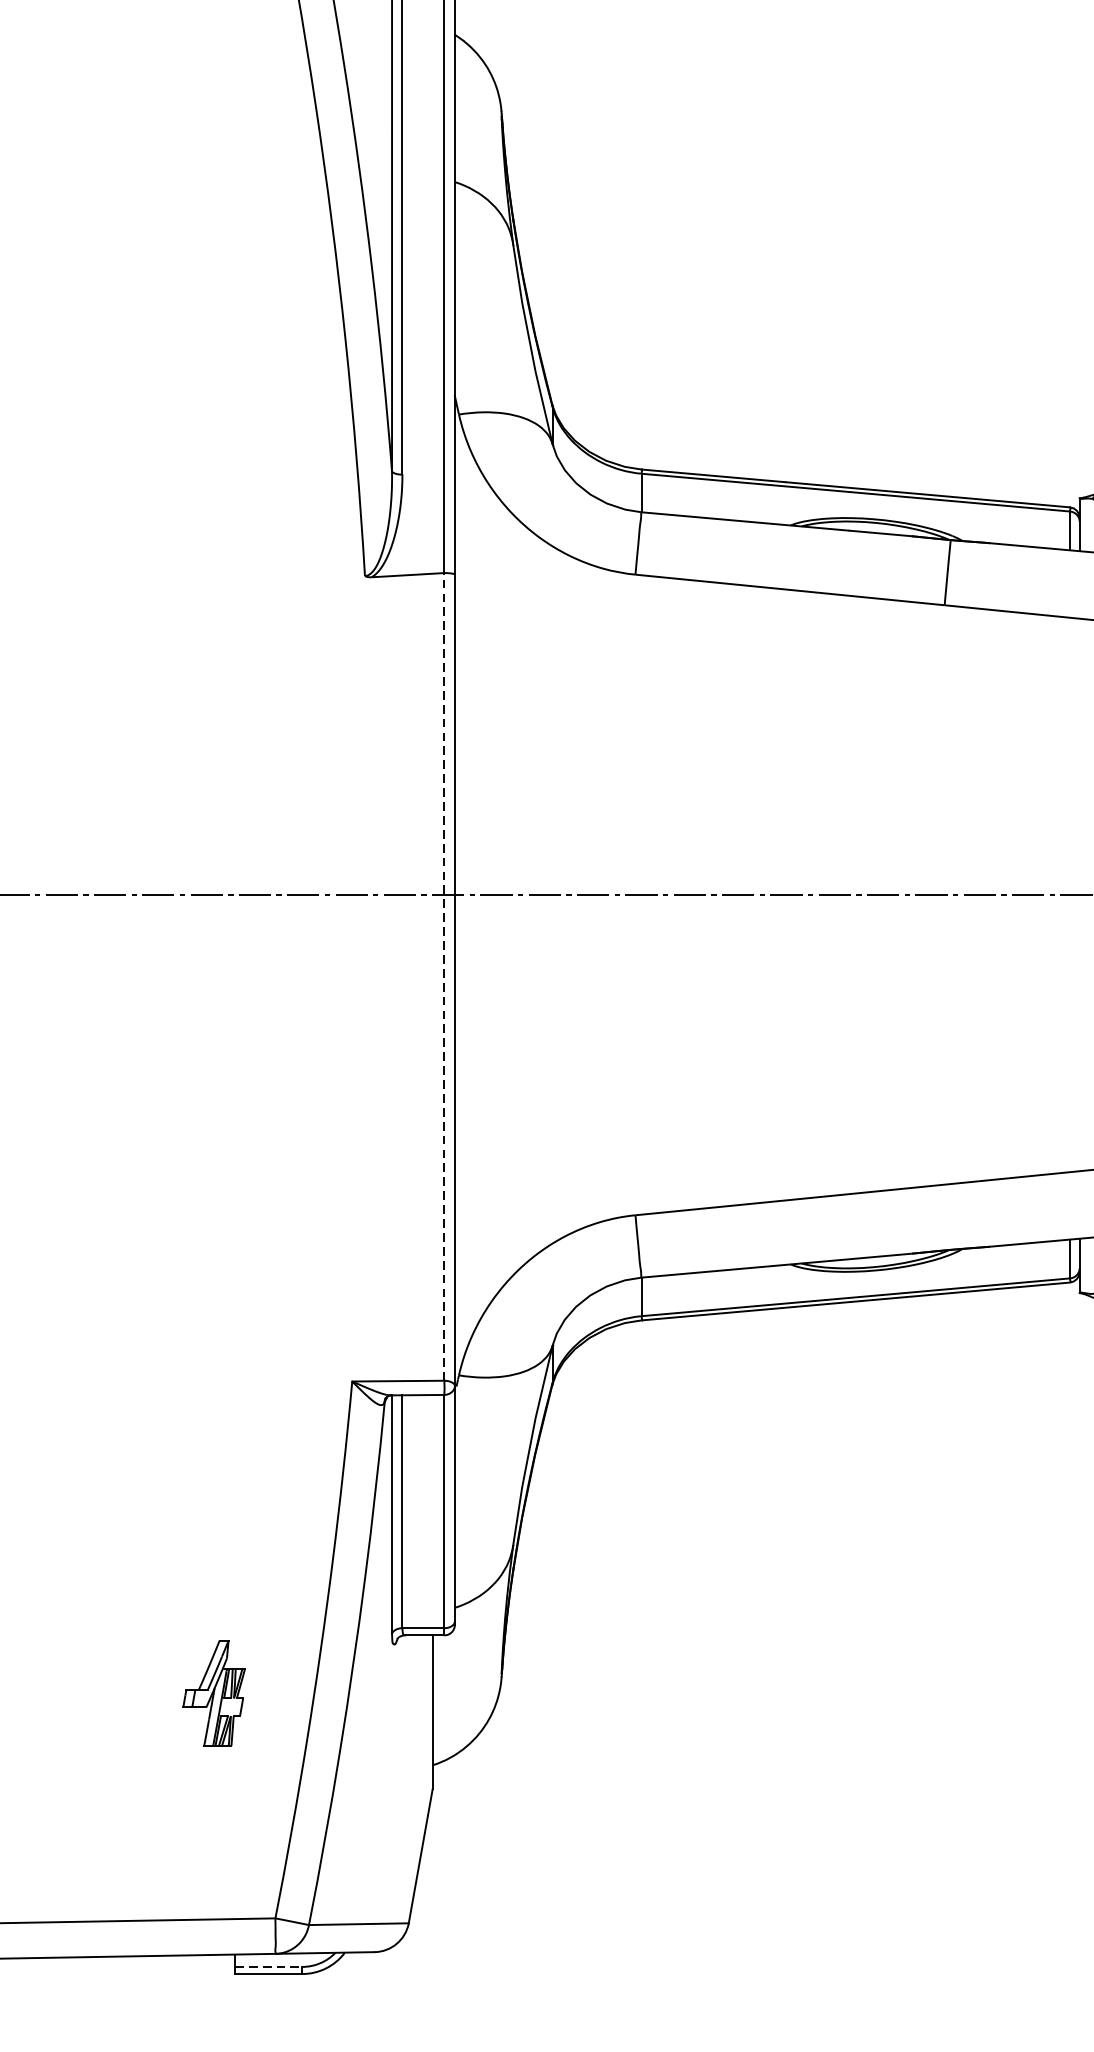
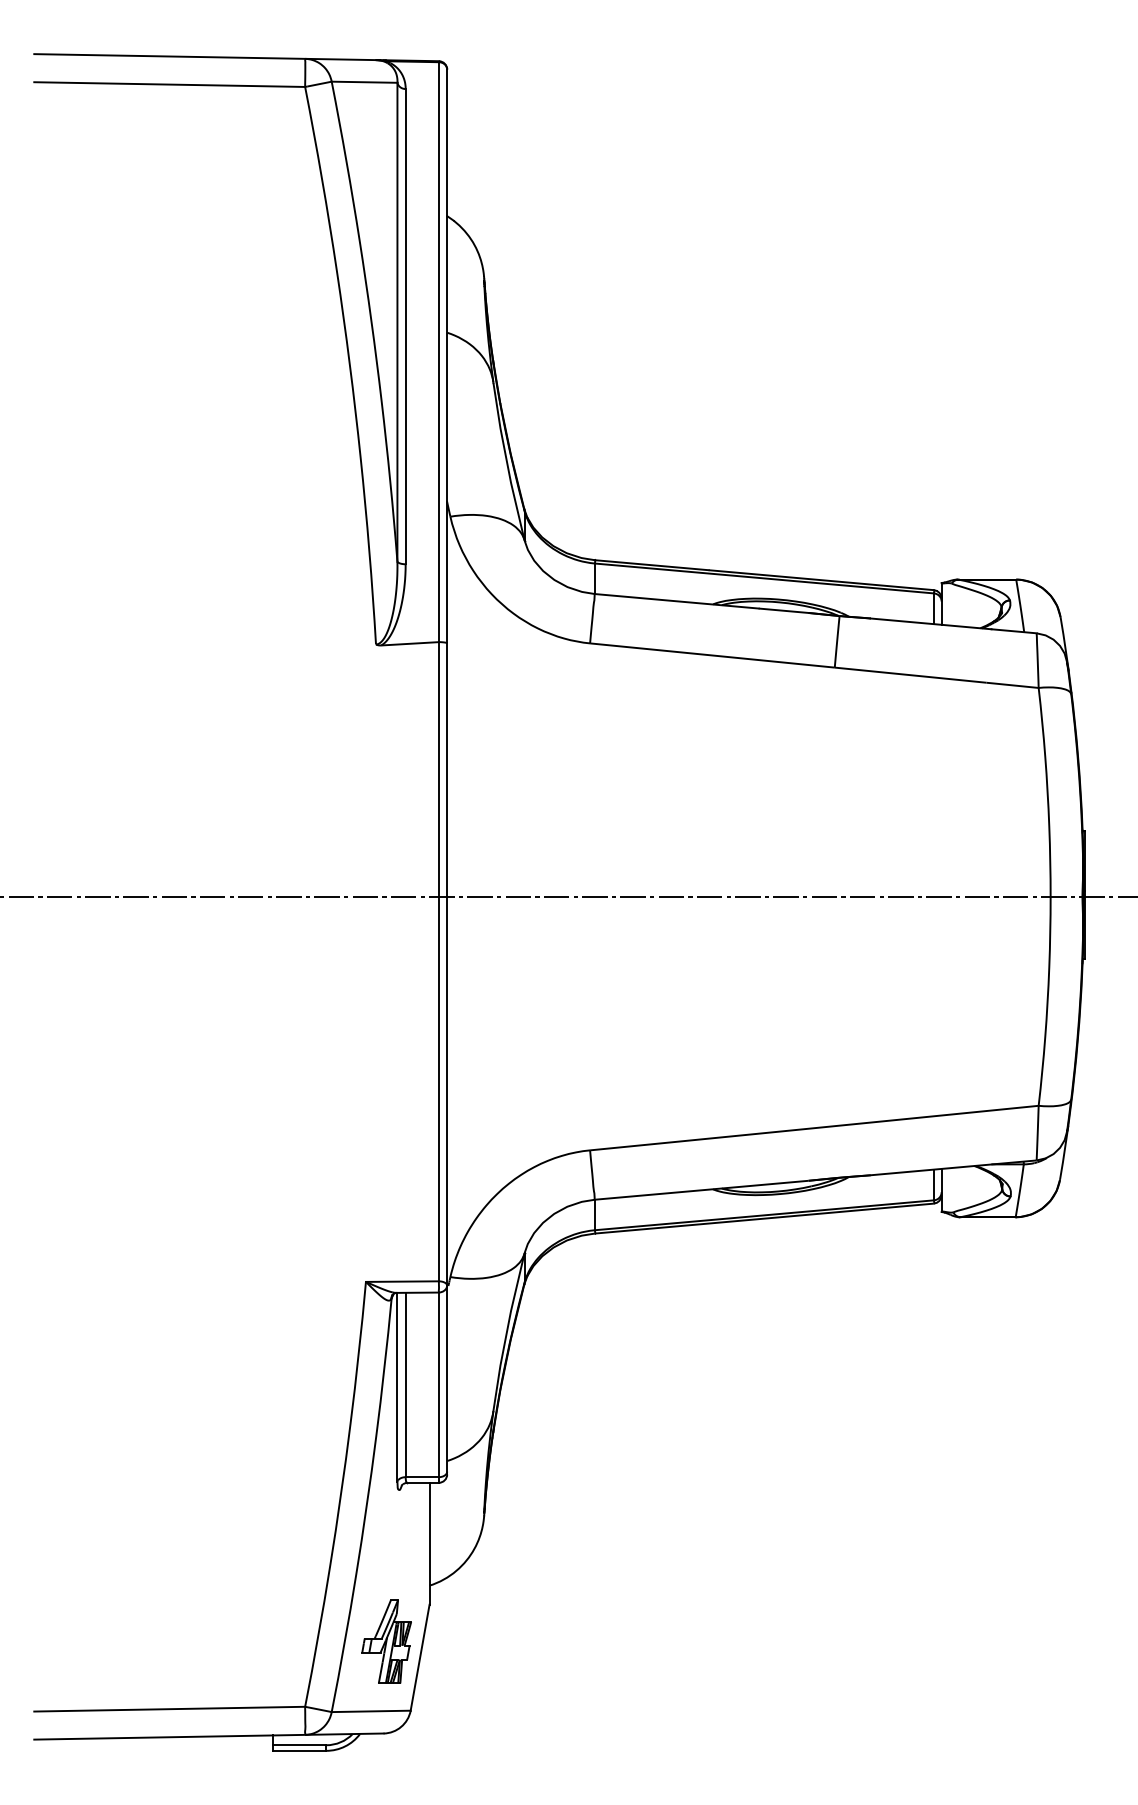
line: (443, 976) -> (438, 961), dashed -> solid
part: (213, 1693) -> (386, 1641), moved
line: (268, 1967) -> (299, 1745), dashed -> solid

